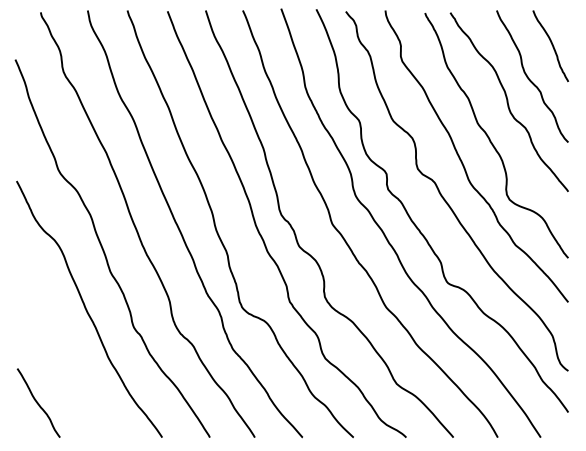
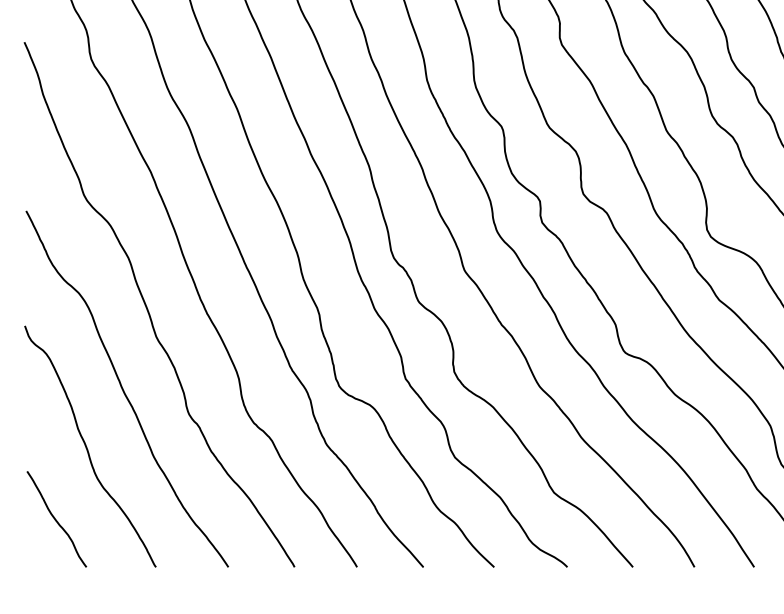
curve: (61, 351) -> (88, 447), added

